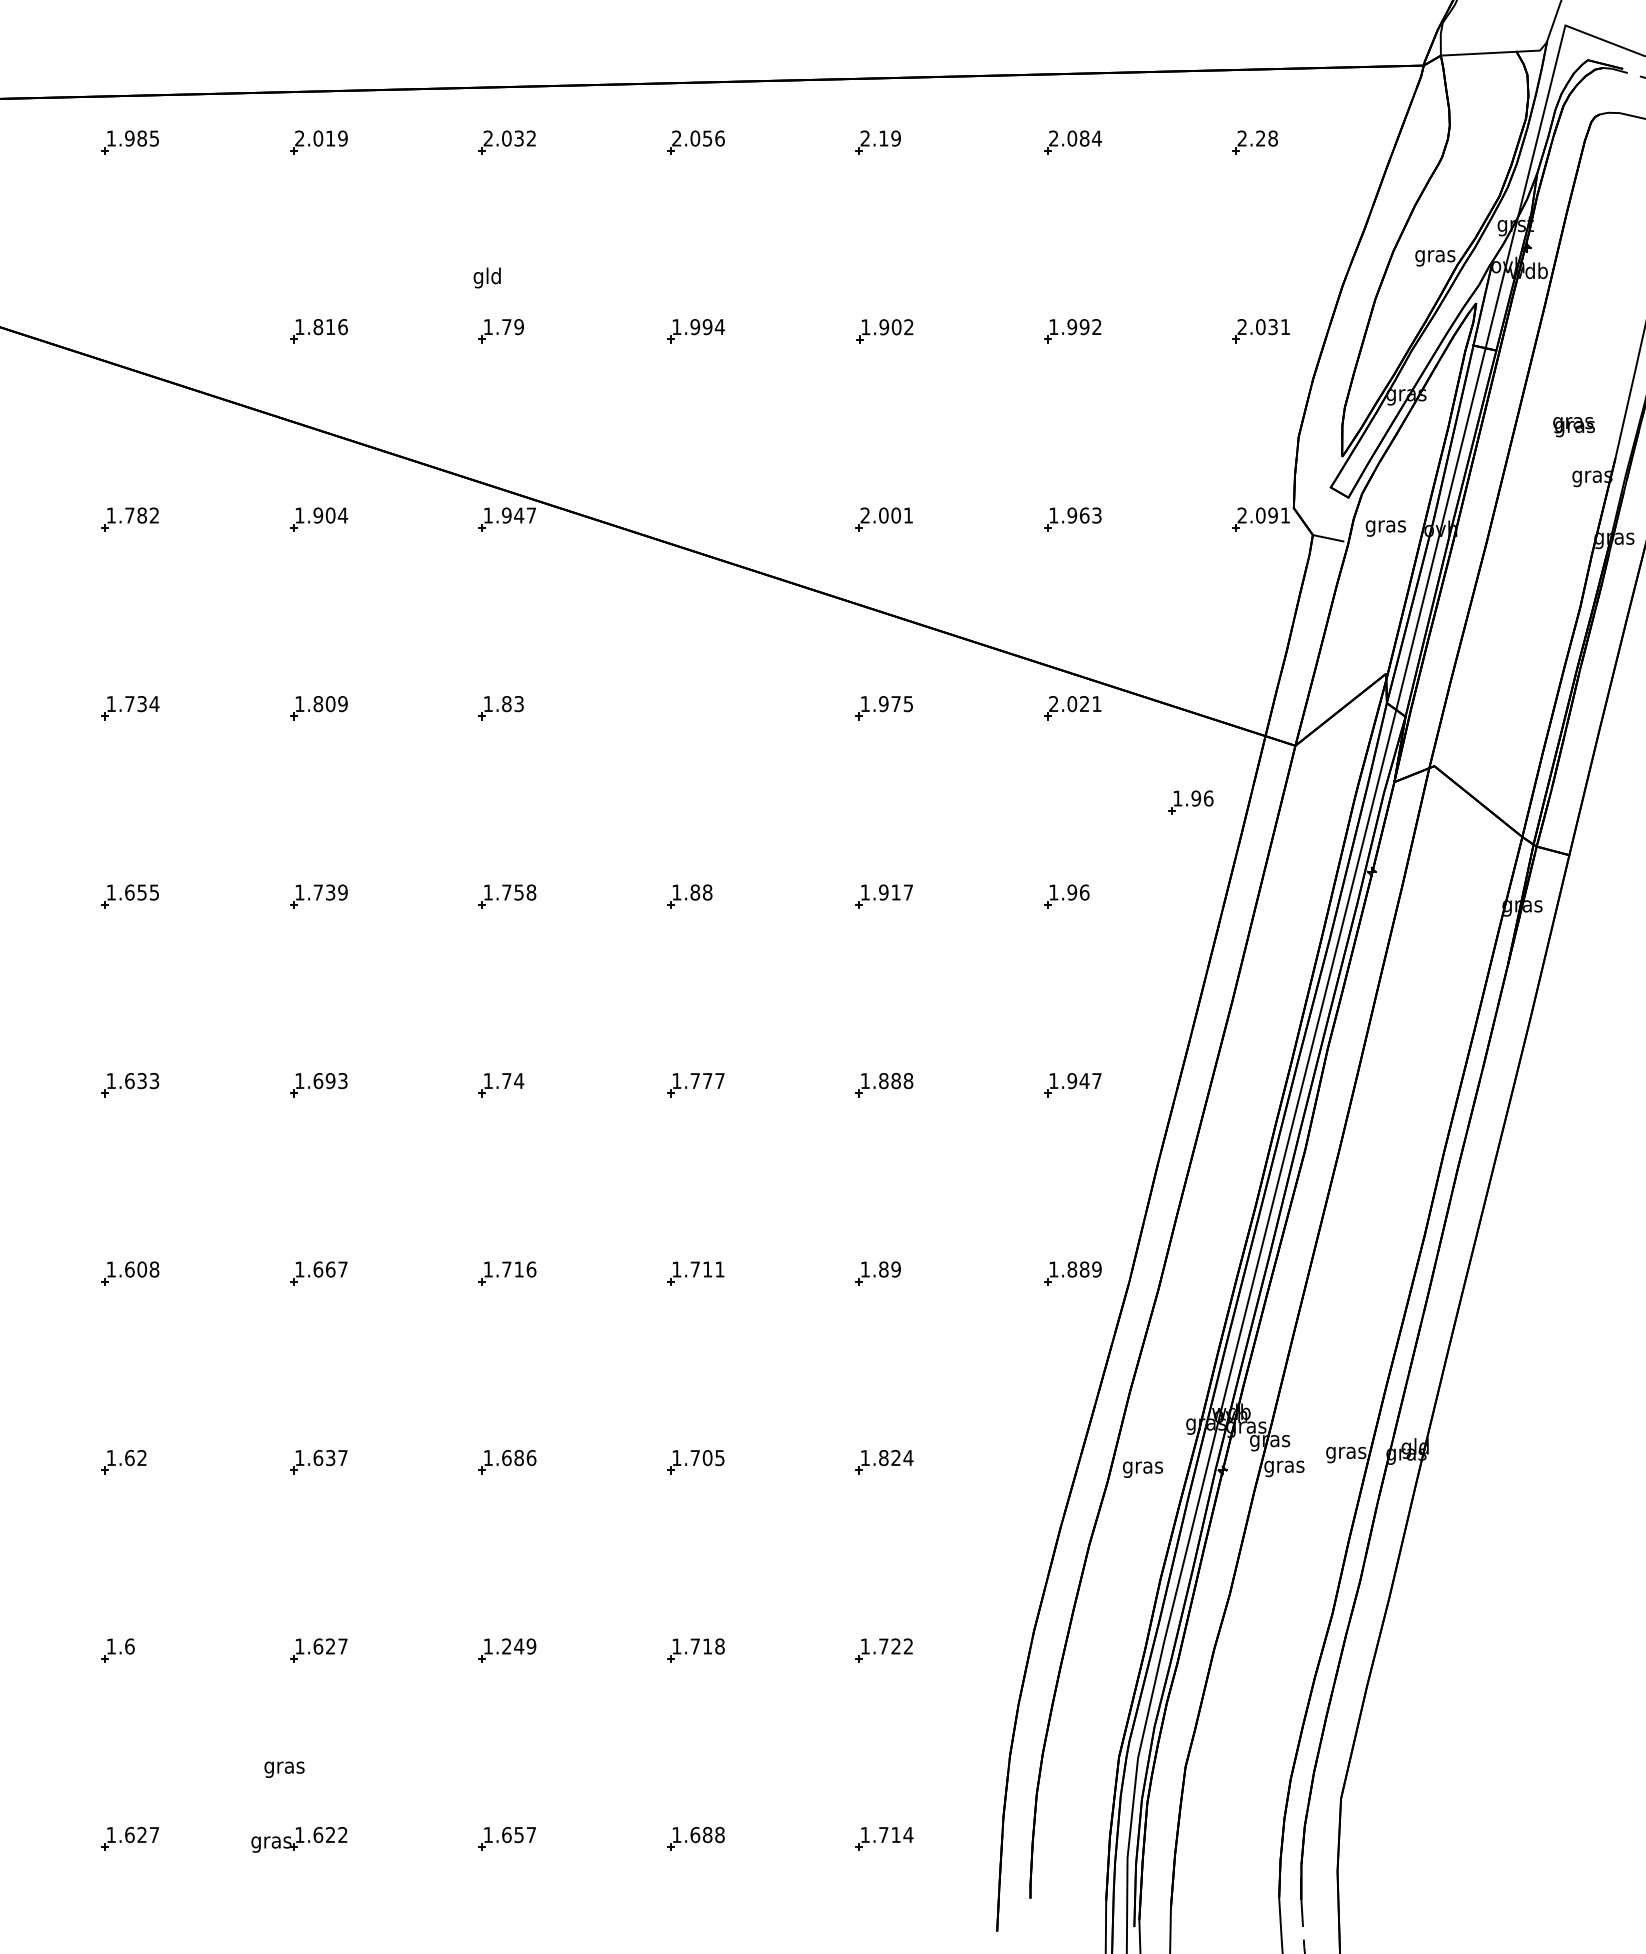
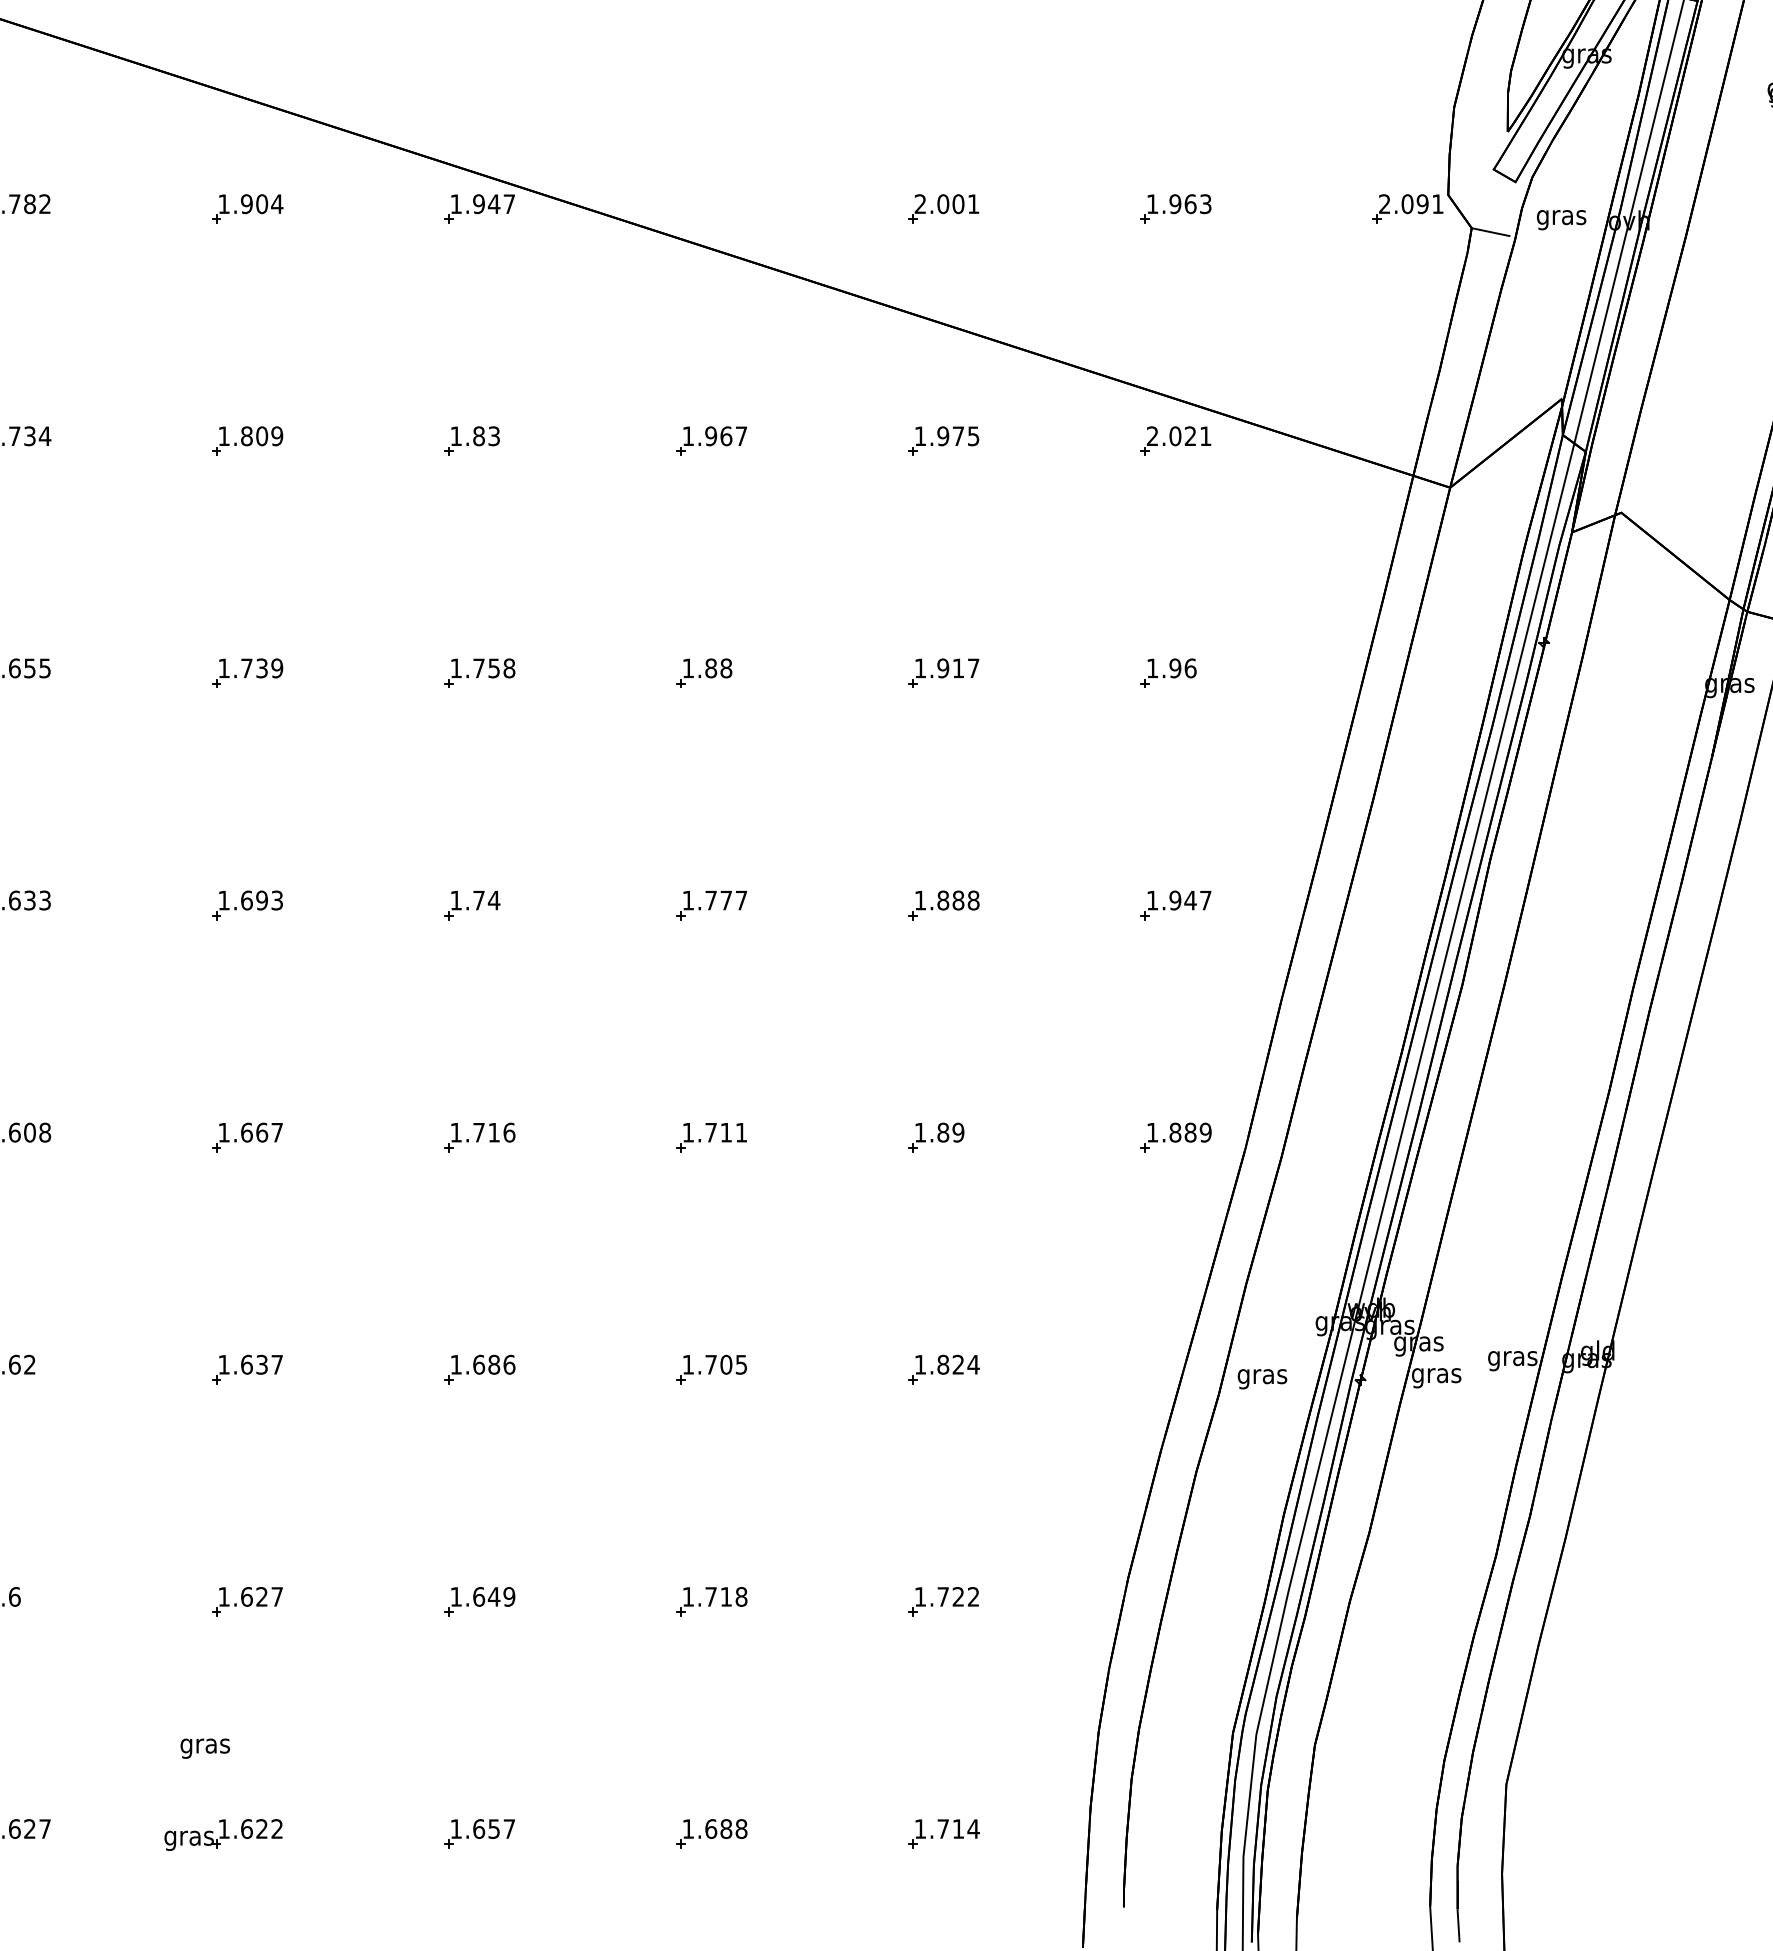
part: (695, 708) -> (711, 441), added
part: (1190, 802) -> (1320, 557), removed
text: (506, 1646) -> (478, 1596), 1.249 -> 1.649

